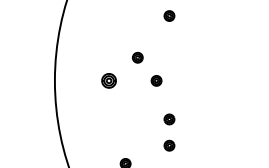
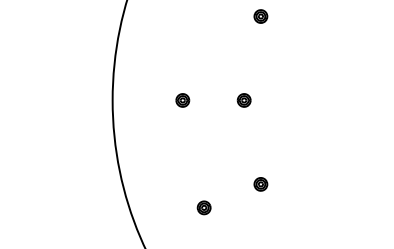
part: (137, 57) -> (219, 70), removed
part: (108, 80) -> (182, 100), size x0.71
part: (169, 119) -> (260, 150), removed

